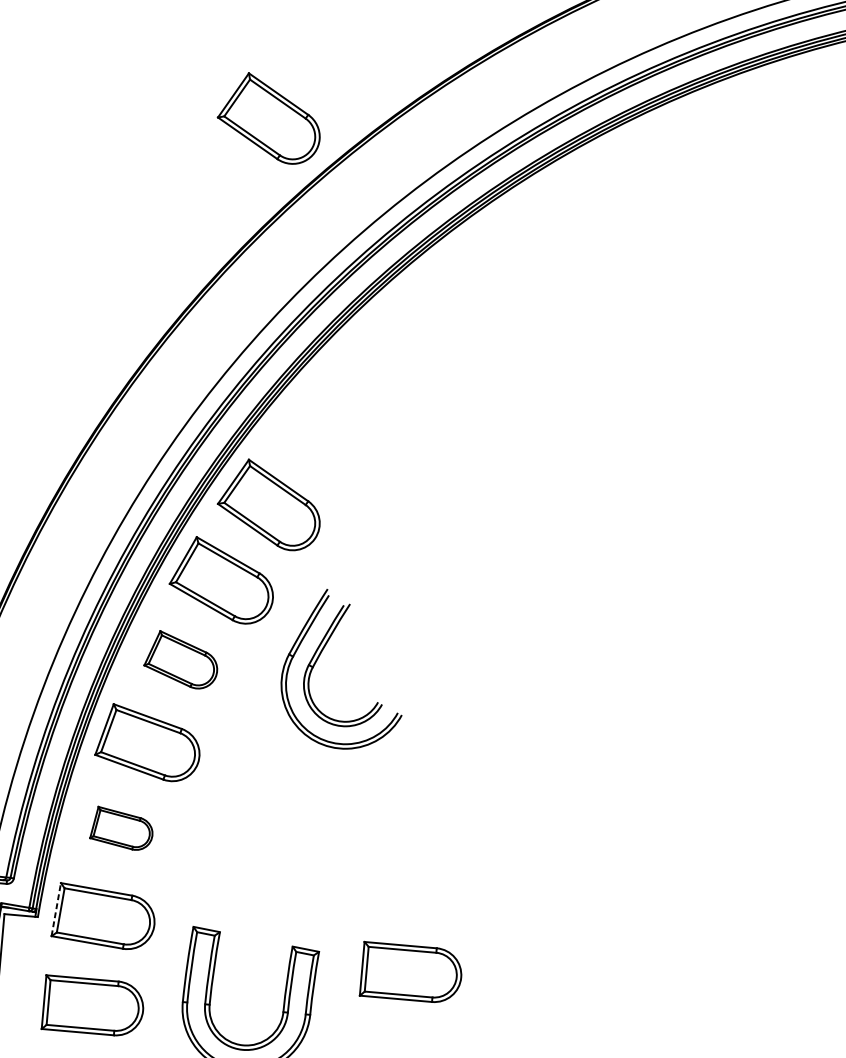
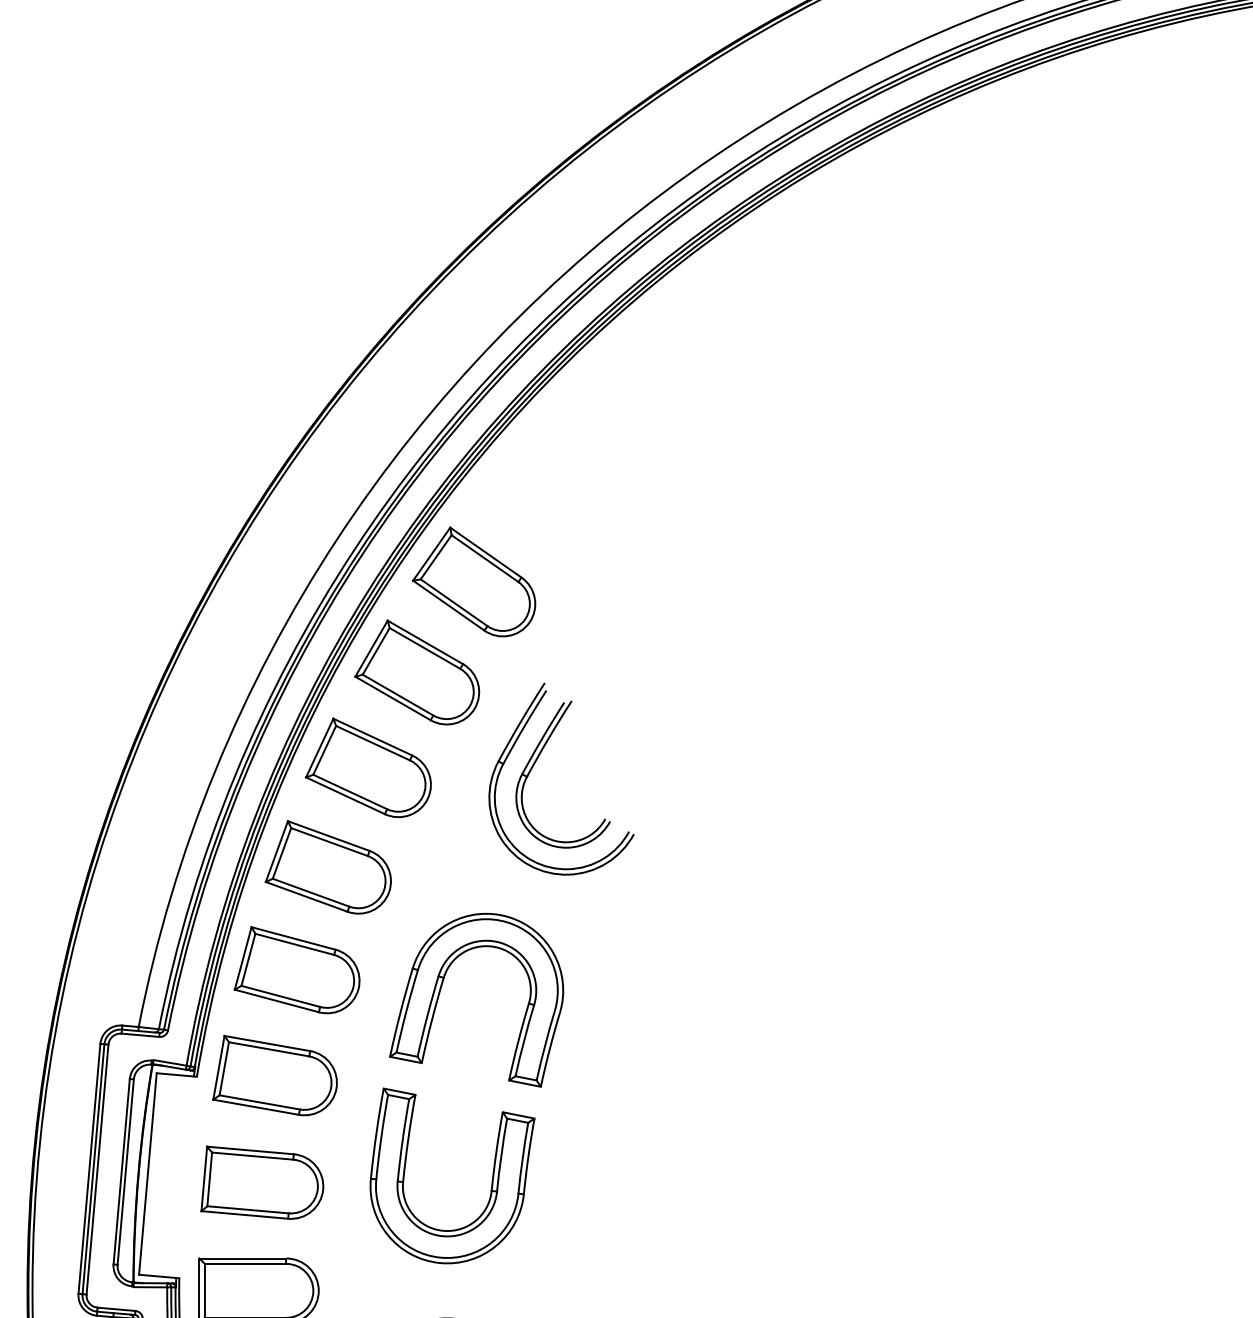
part: (269, 118) -> (474, 117), removed
part: (180, 659) -> (368, 767), size x1.43
part: (120, 828) -> (296, 970), size x1.67
part: (242, 841) -> (442, 986), added
line: (56, 909) -> (219, 1067), dashed -> solid
part: (410, 971) -> (644, 1142), removed

